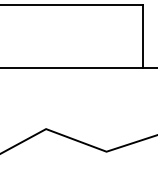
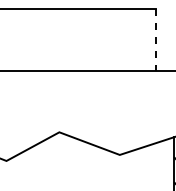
line: (143, 37) -> (156, 40), solid -> dashed

